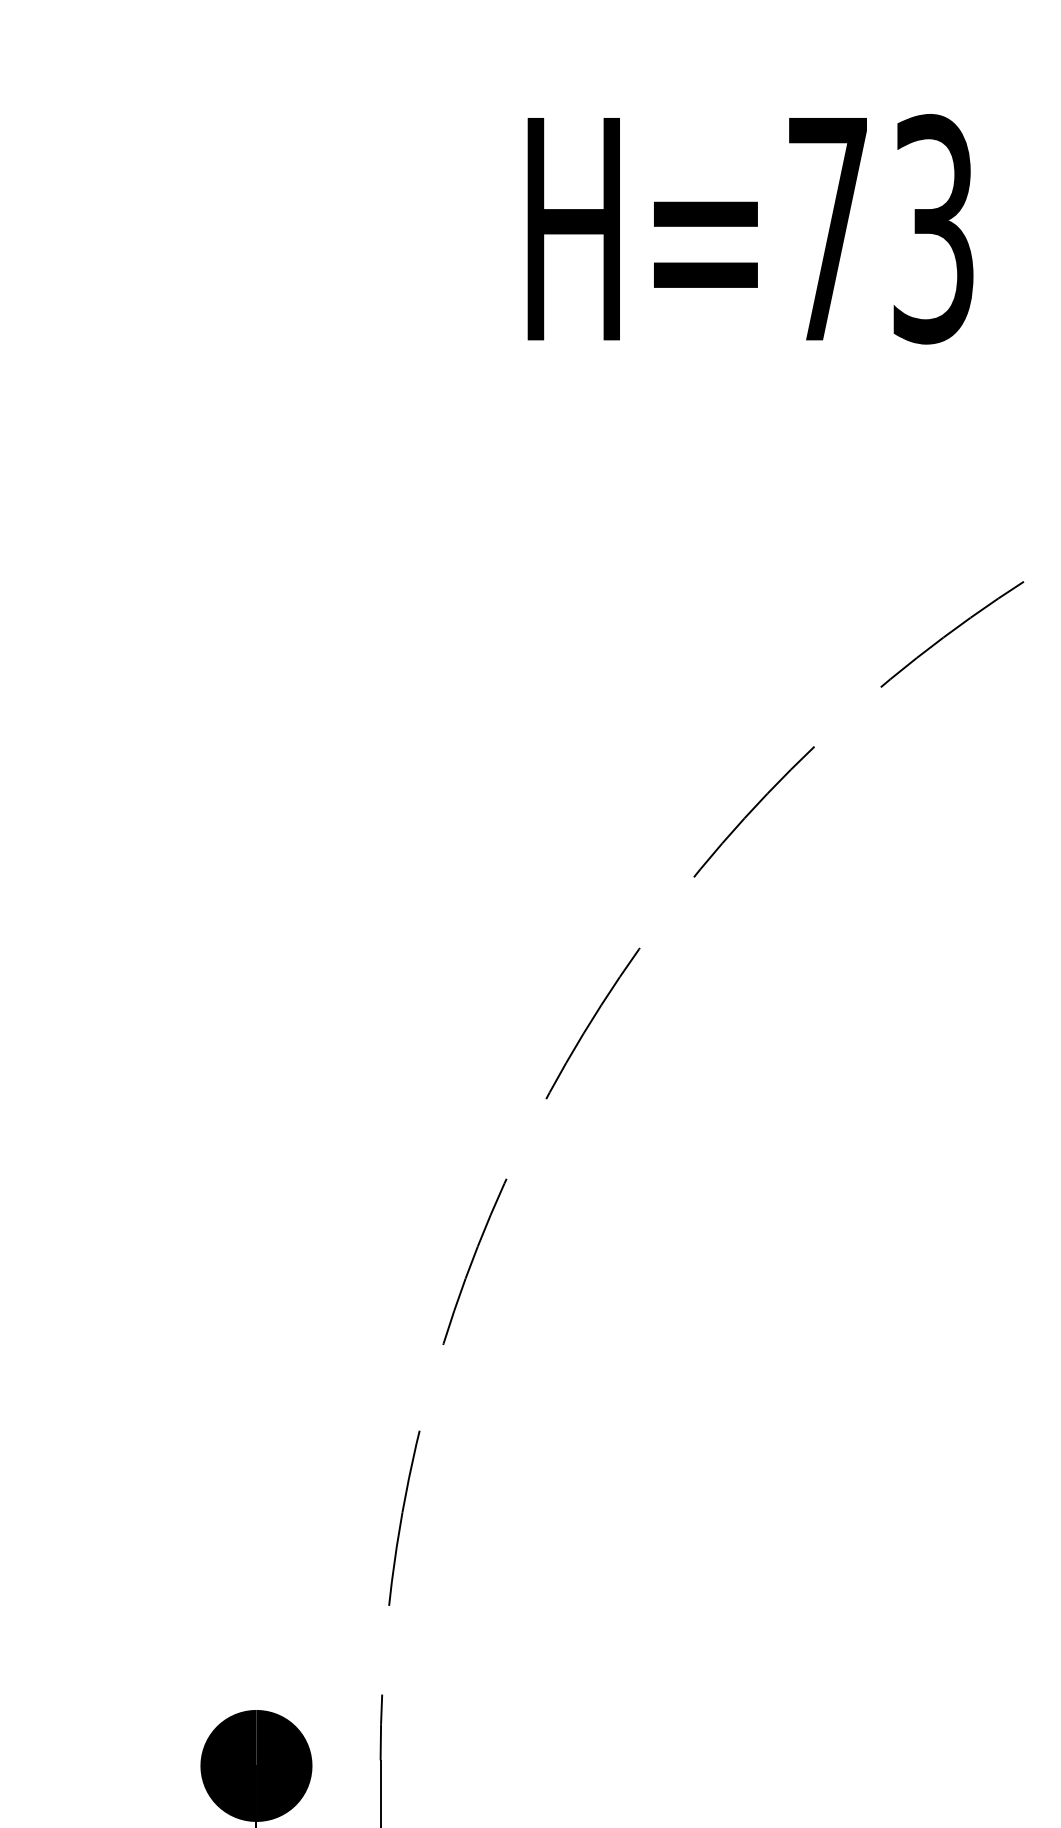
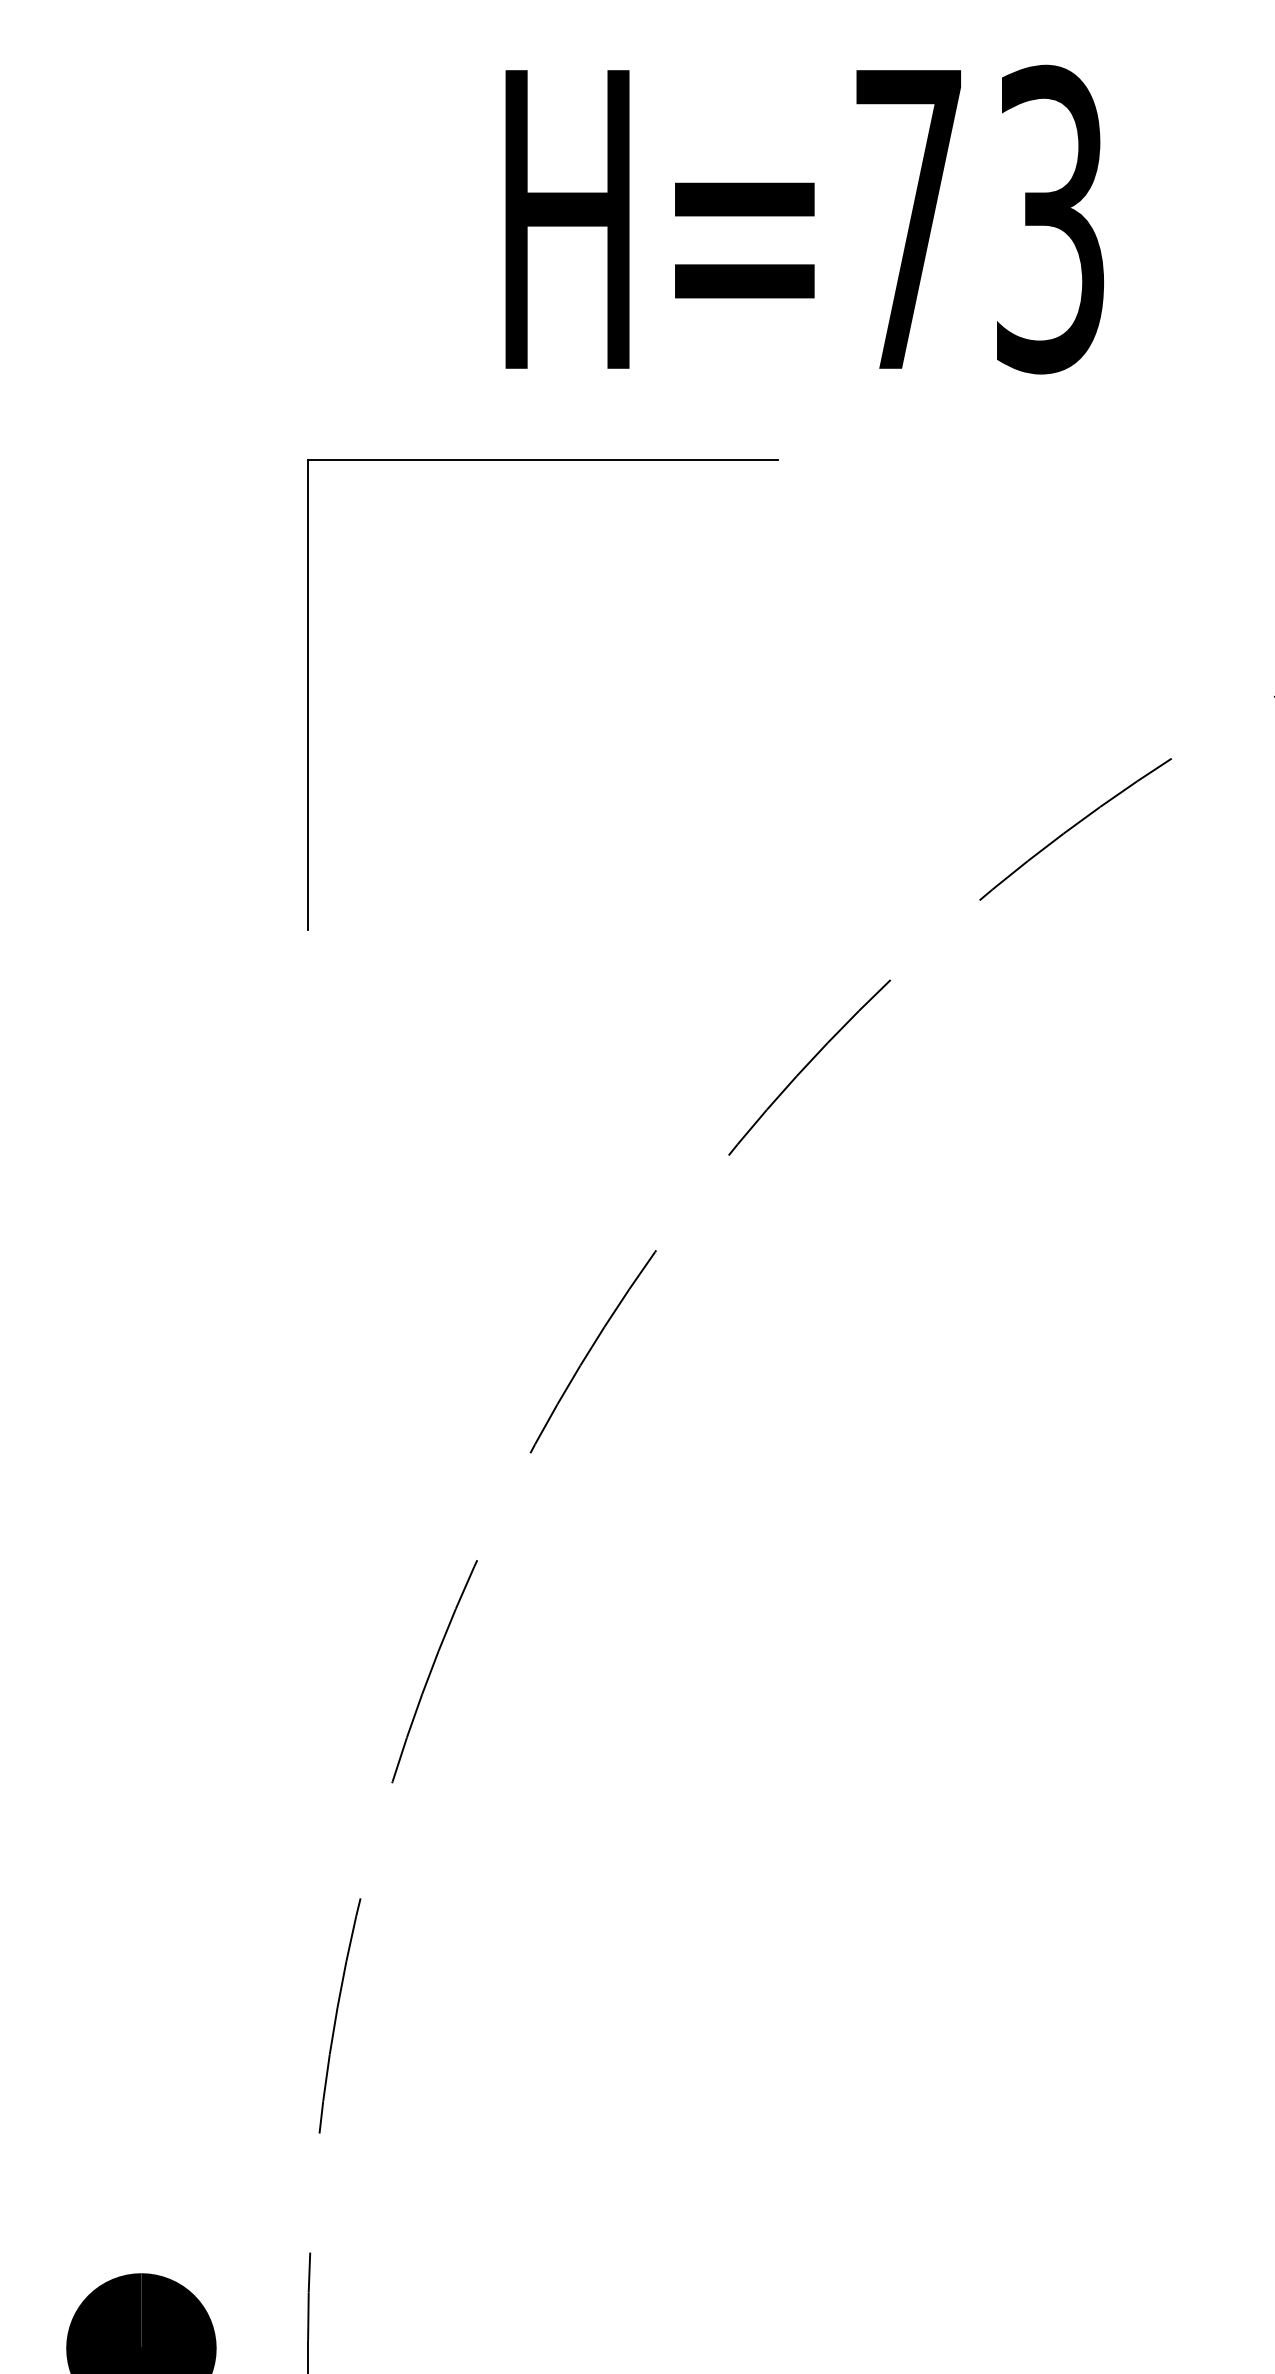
text: (750, 229) -> (804, 219), moved
part: (381, 534) -> (309, 695), added

